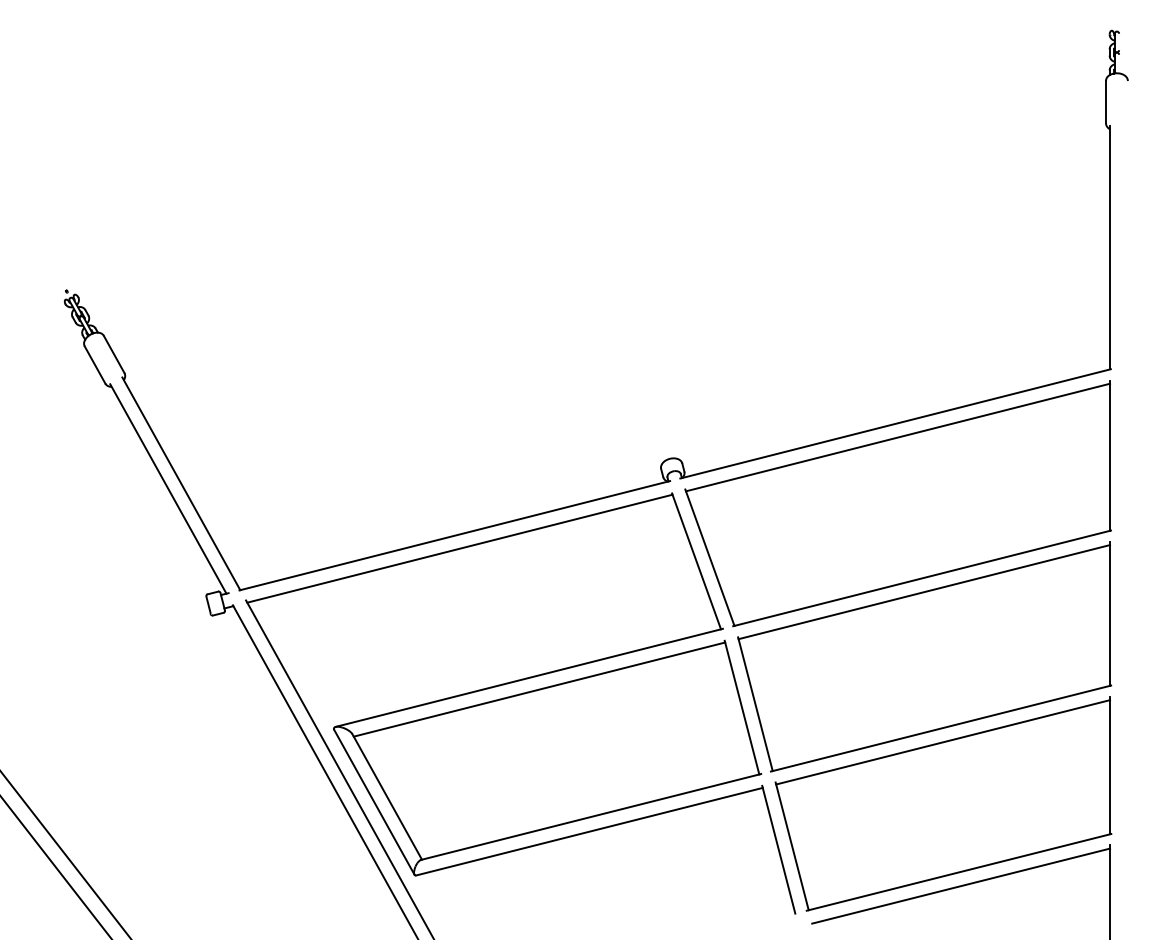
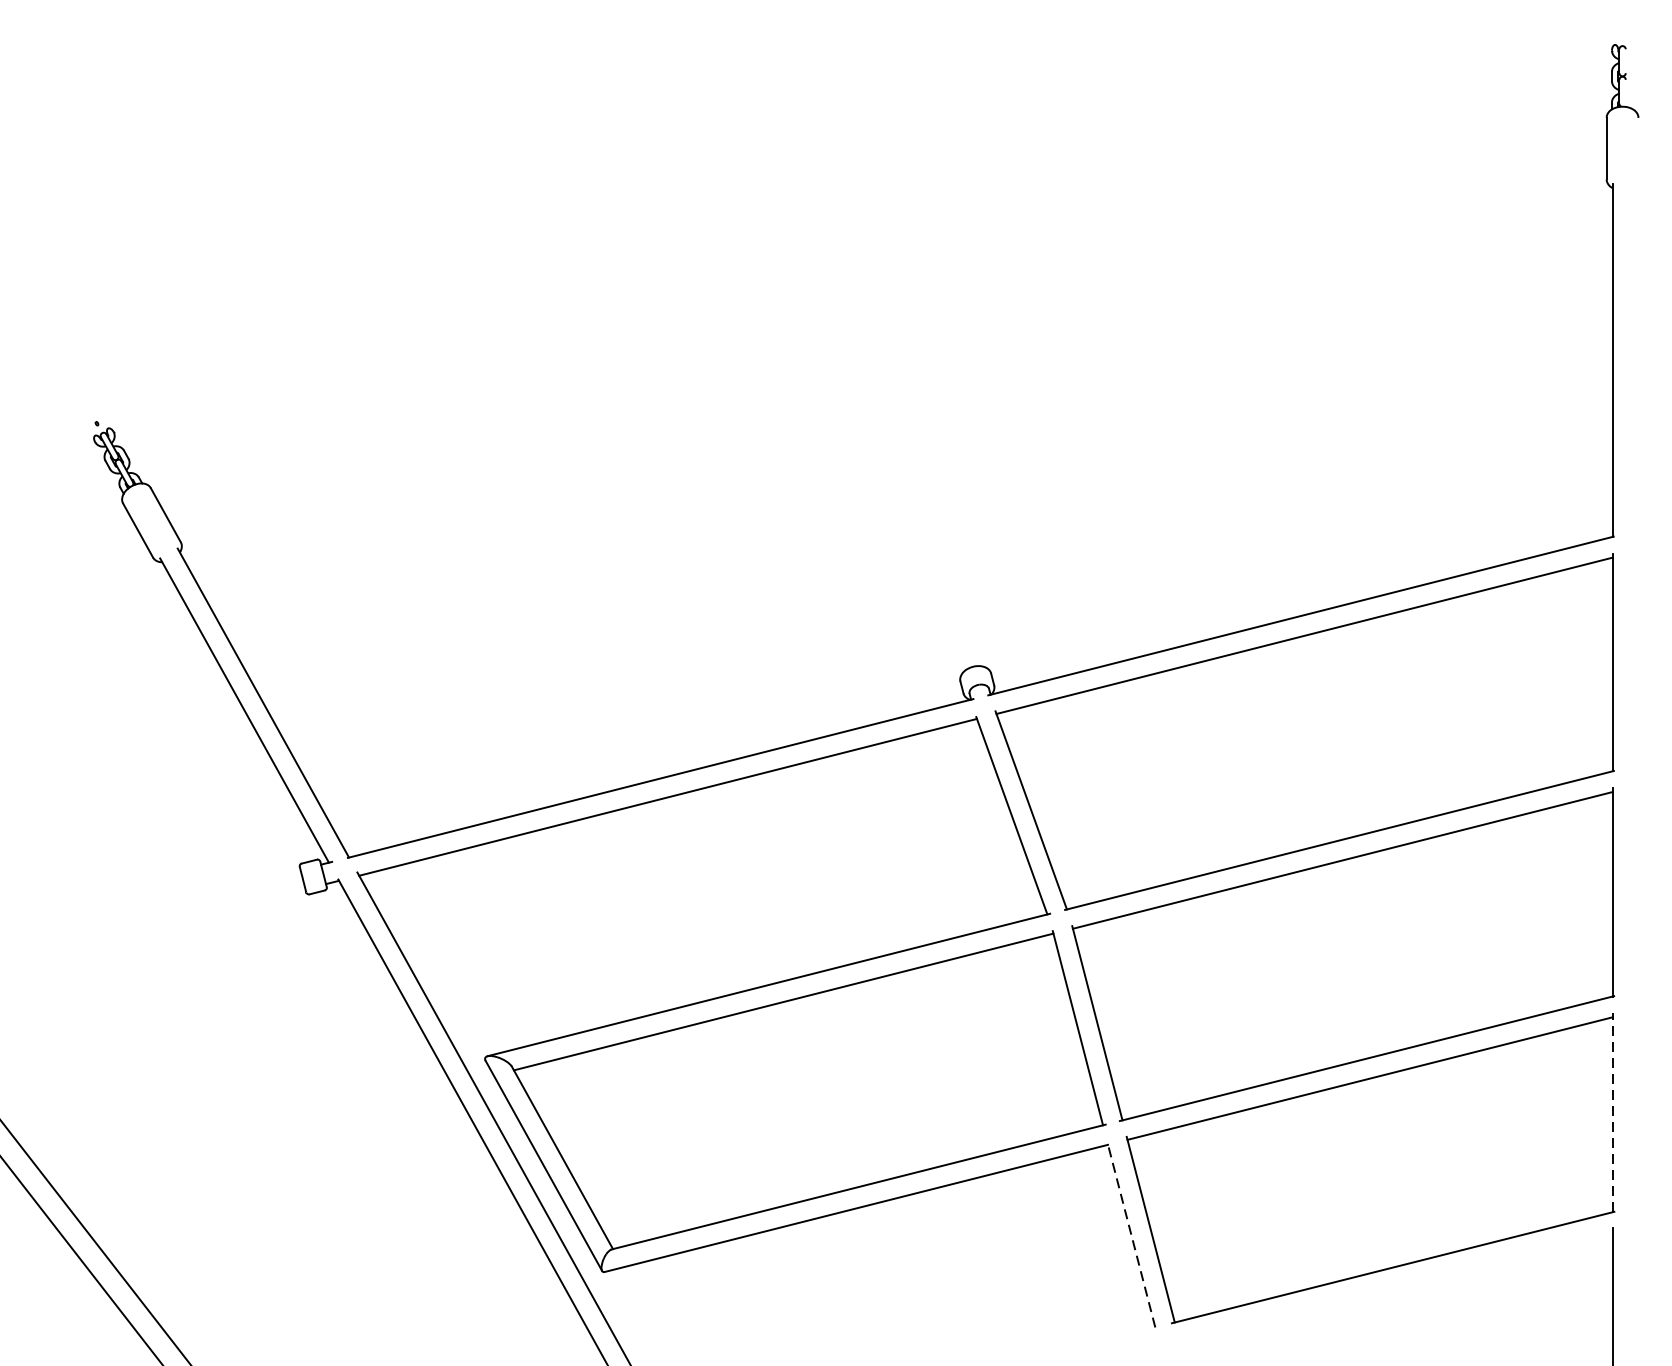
line: (1110, 765) -> (1613, 1112), solid -> dashed
line: (778, 849) -> (1130, 1234), solid -> dashed
line: (961, 885) -> (1396, 1286), removed

